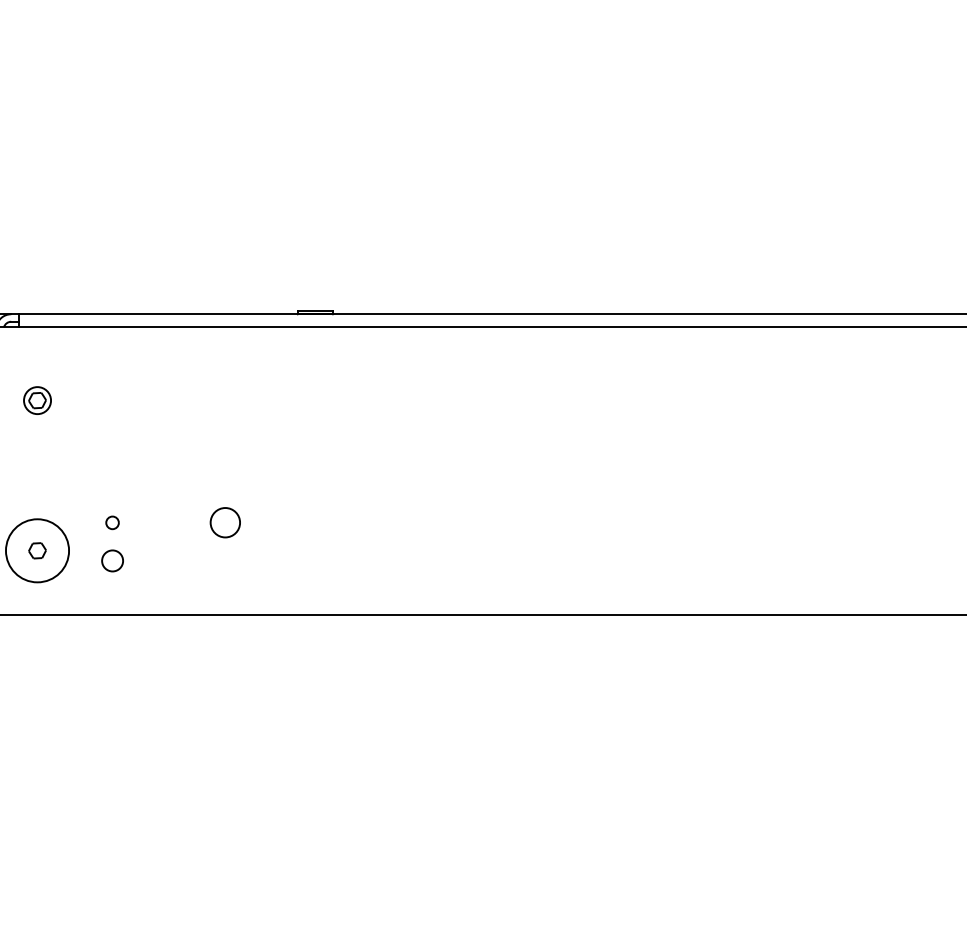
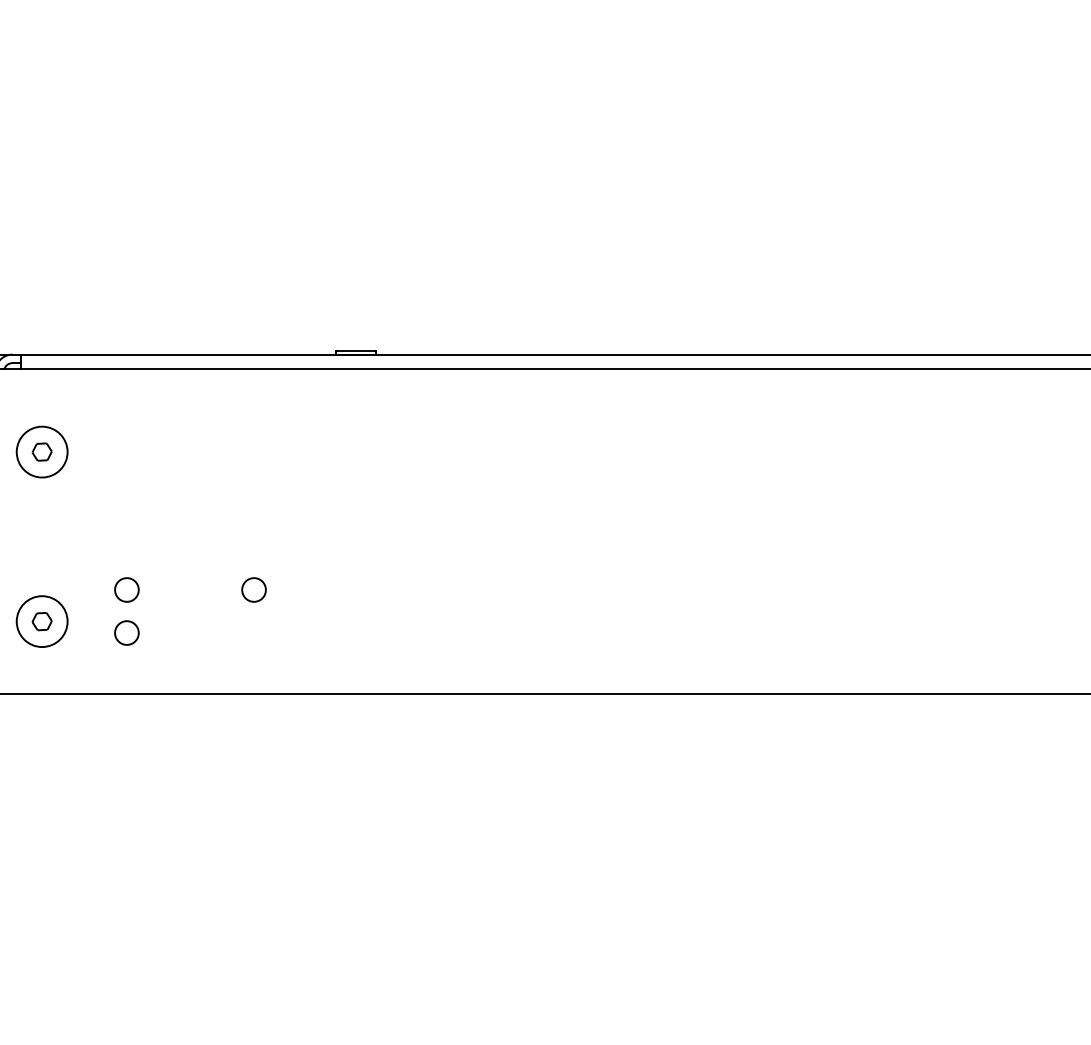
circle: (37, 400) -> (42, 451), size x1.67
circle: (112, 522) -> (126, 589), size x1.67
circle: (224, 522) -> (253, 589), size x0.71
circle: (37, 550) -> (42, 621), size x0.71

